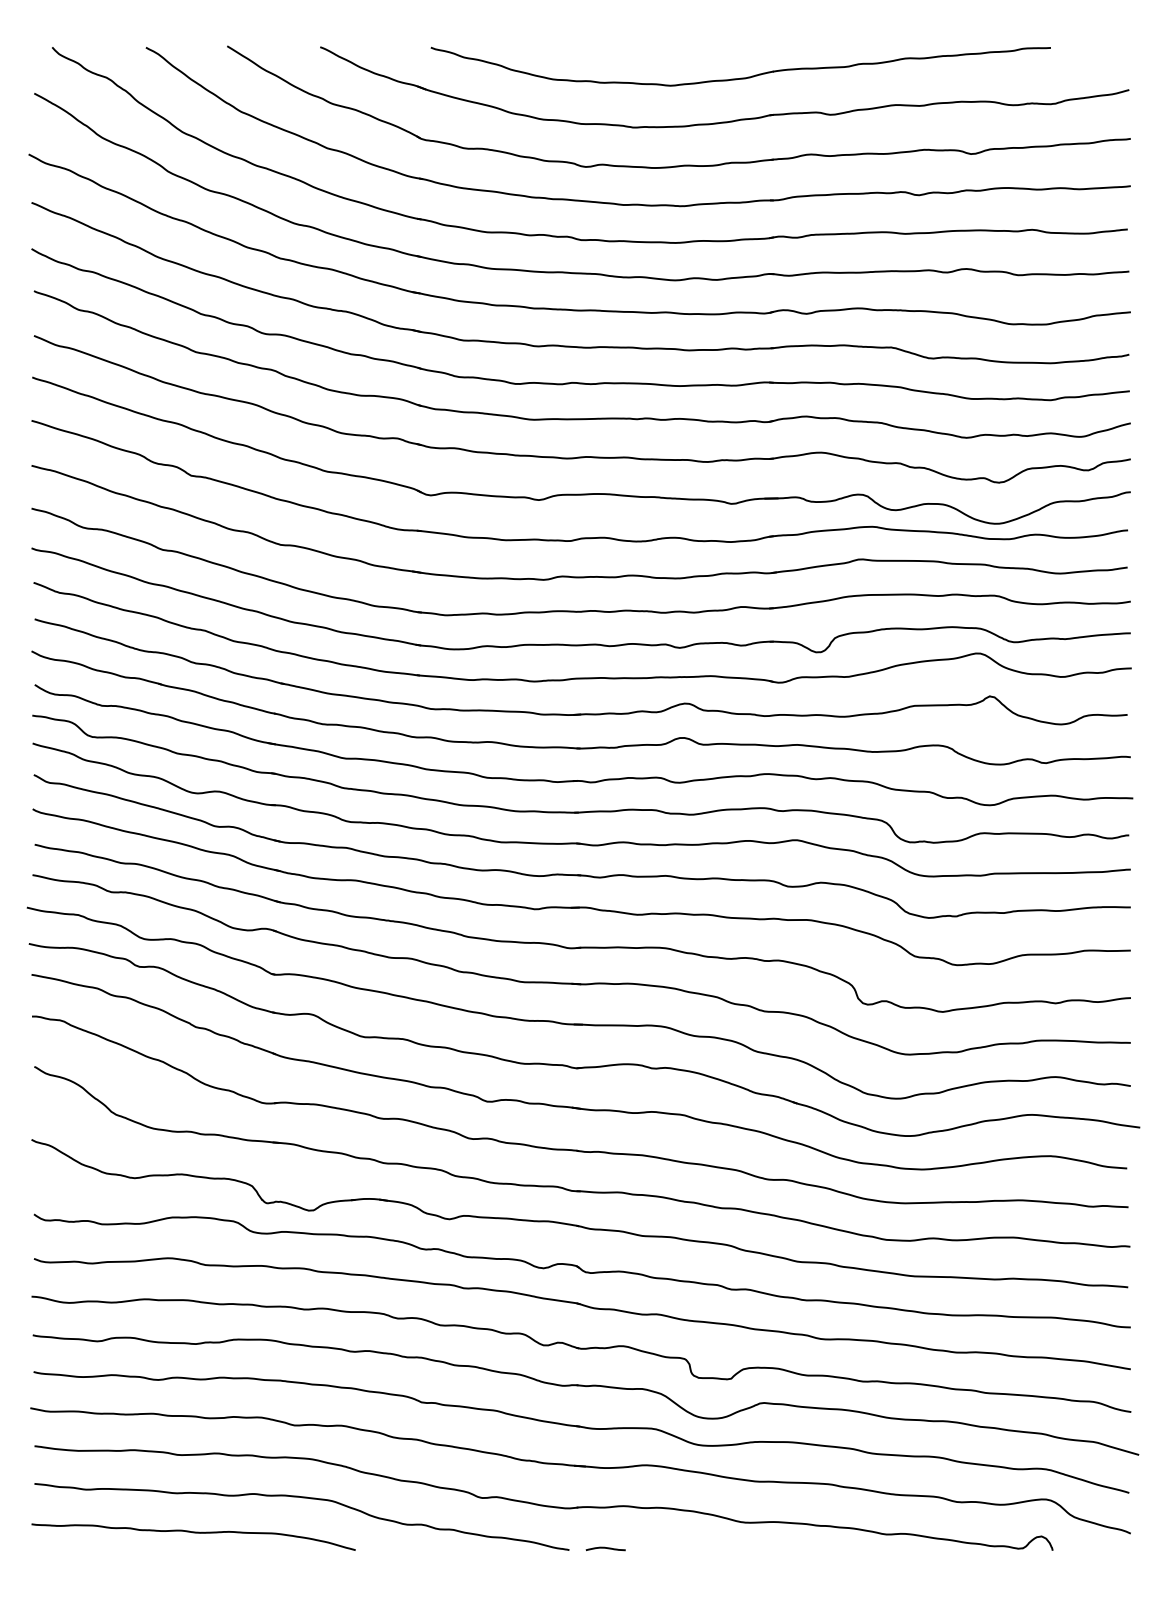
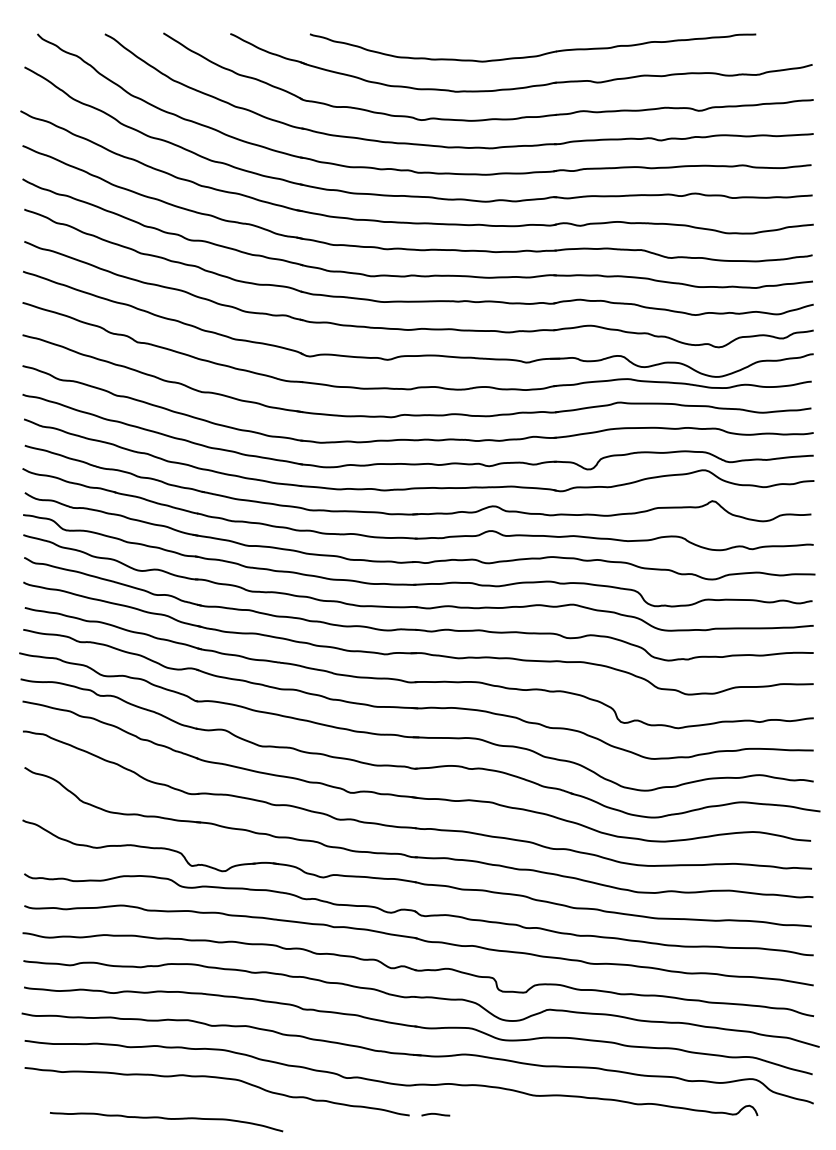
curve: (193, 1533) -> (166, 1119), moved

